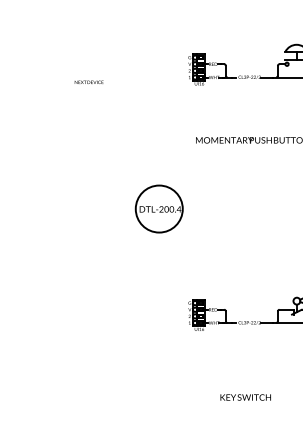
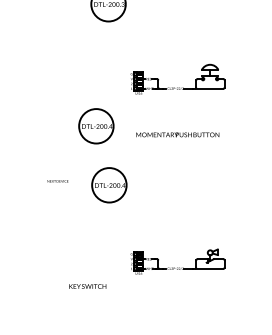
text: (88, 82) -> (57, 181), moved
part: (141, 128) -> (96, 126), added
text: (245, 397) -> (87, 286), moved

